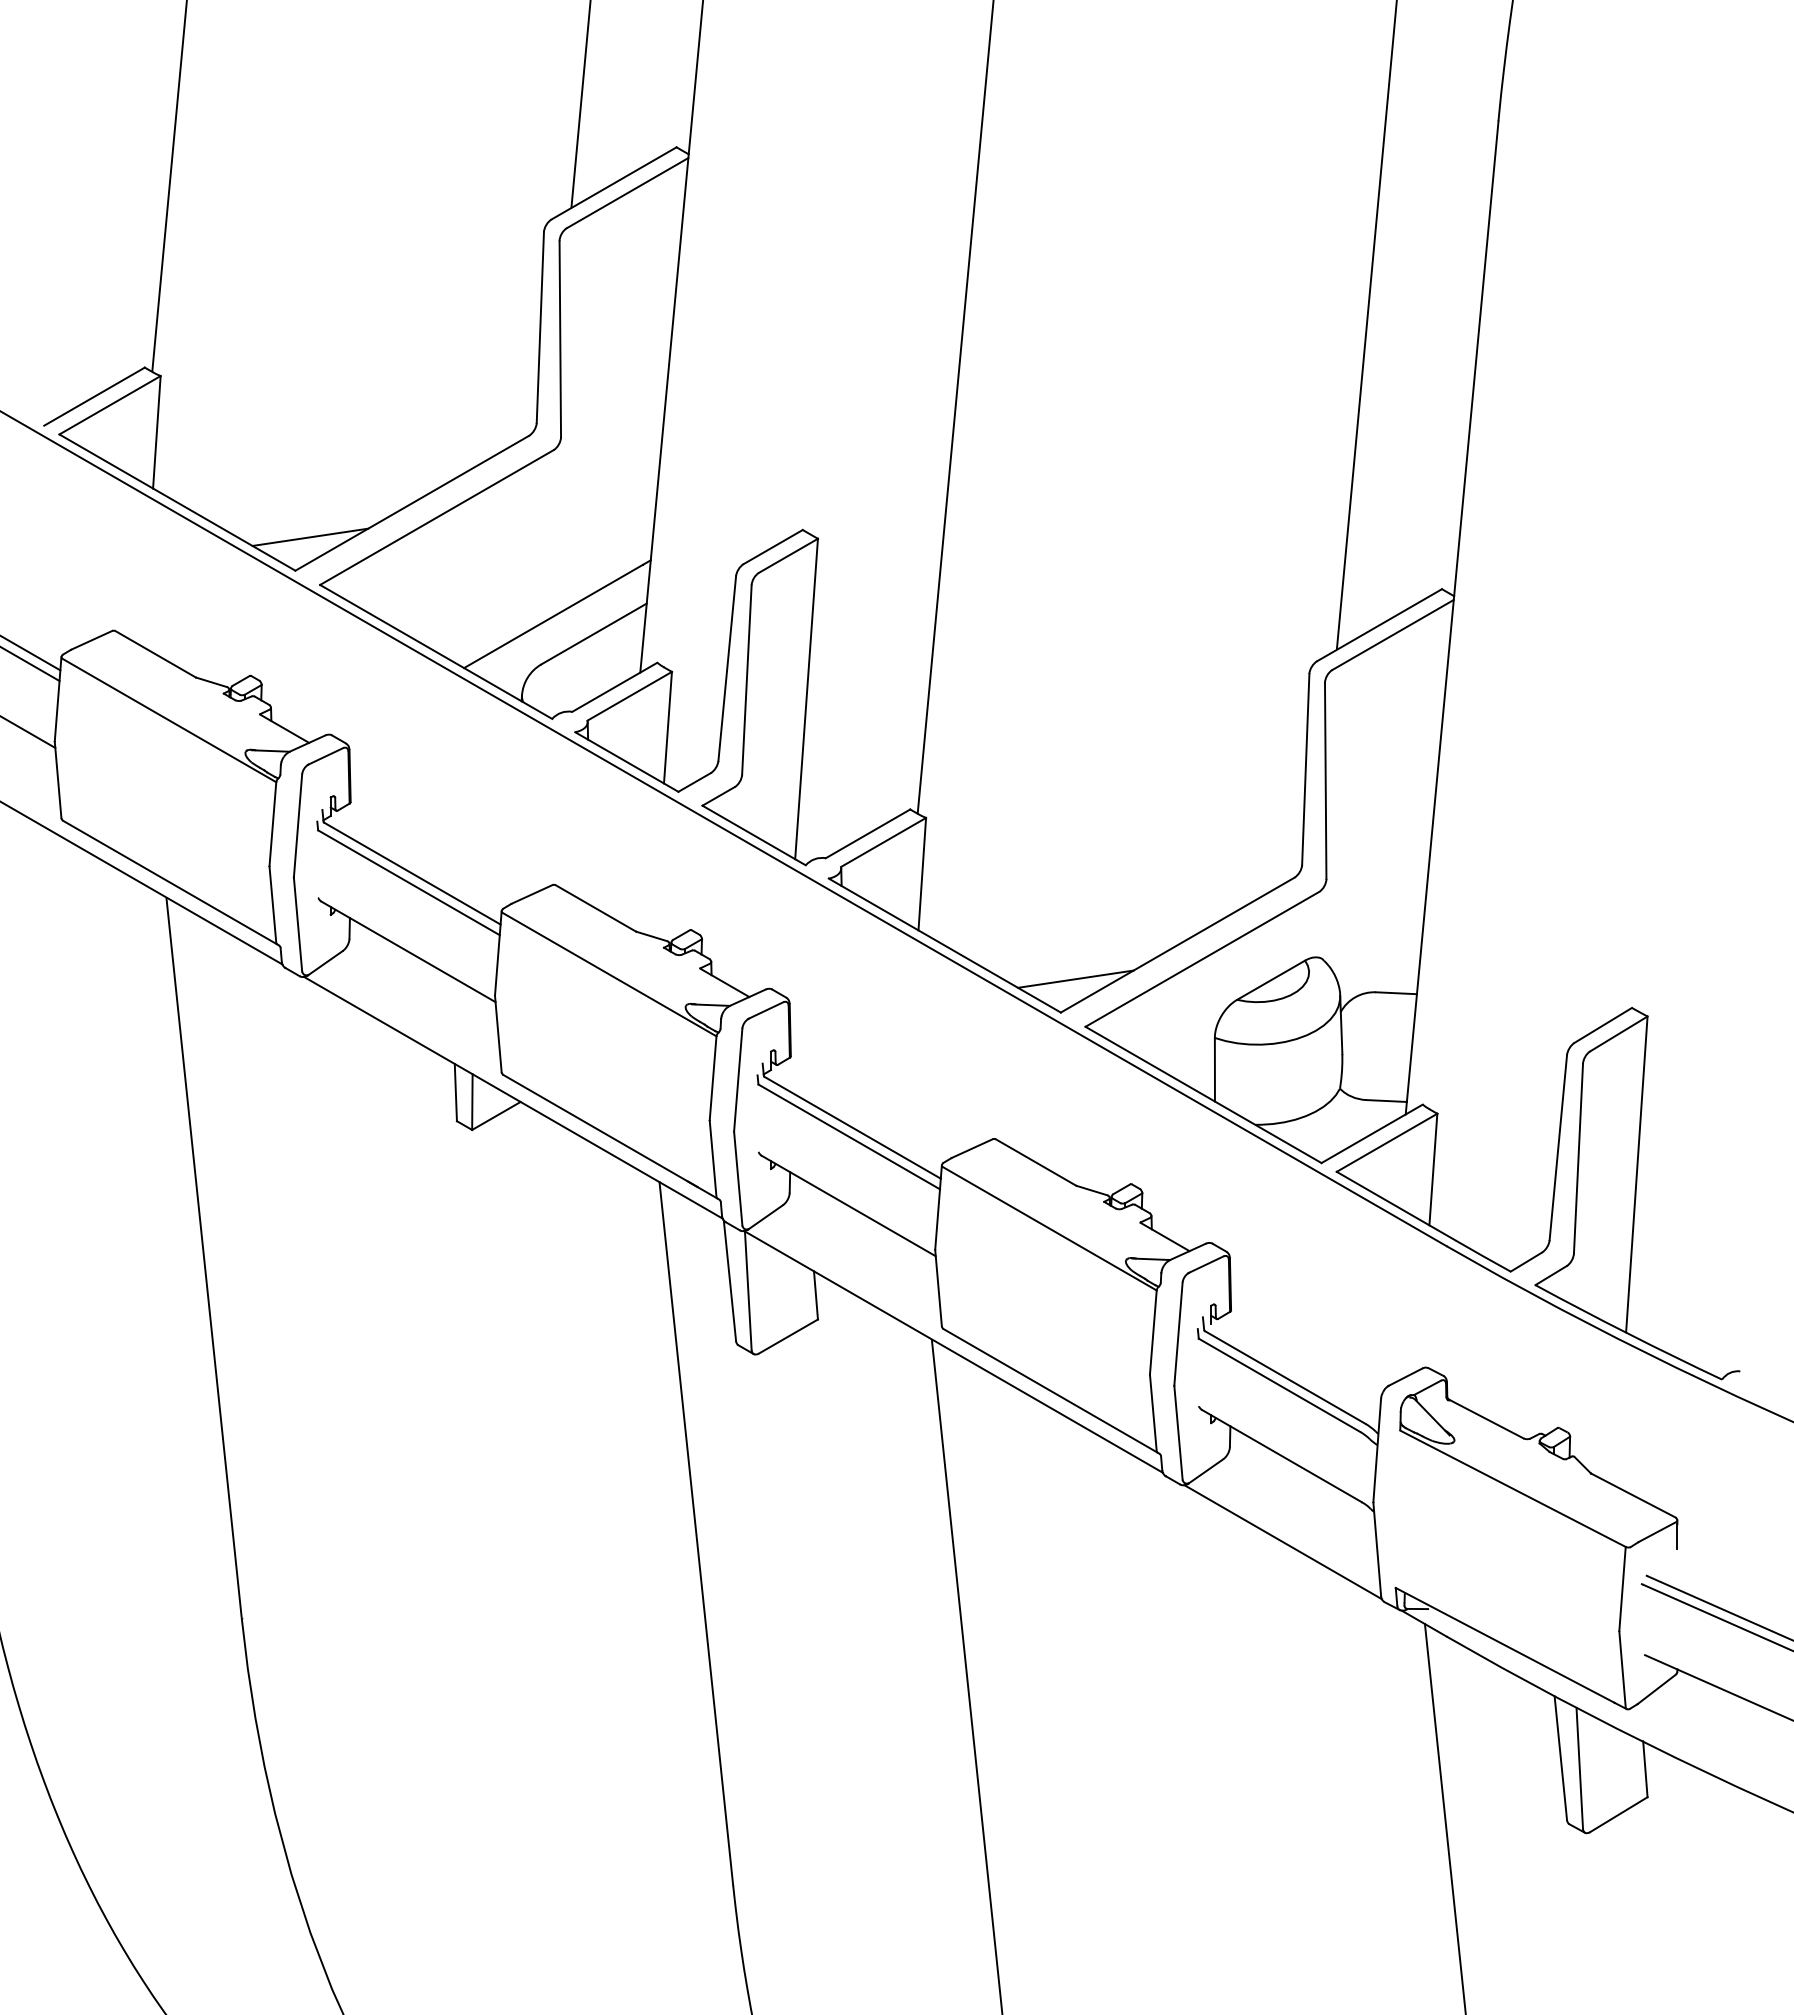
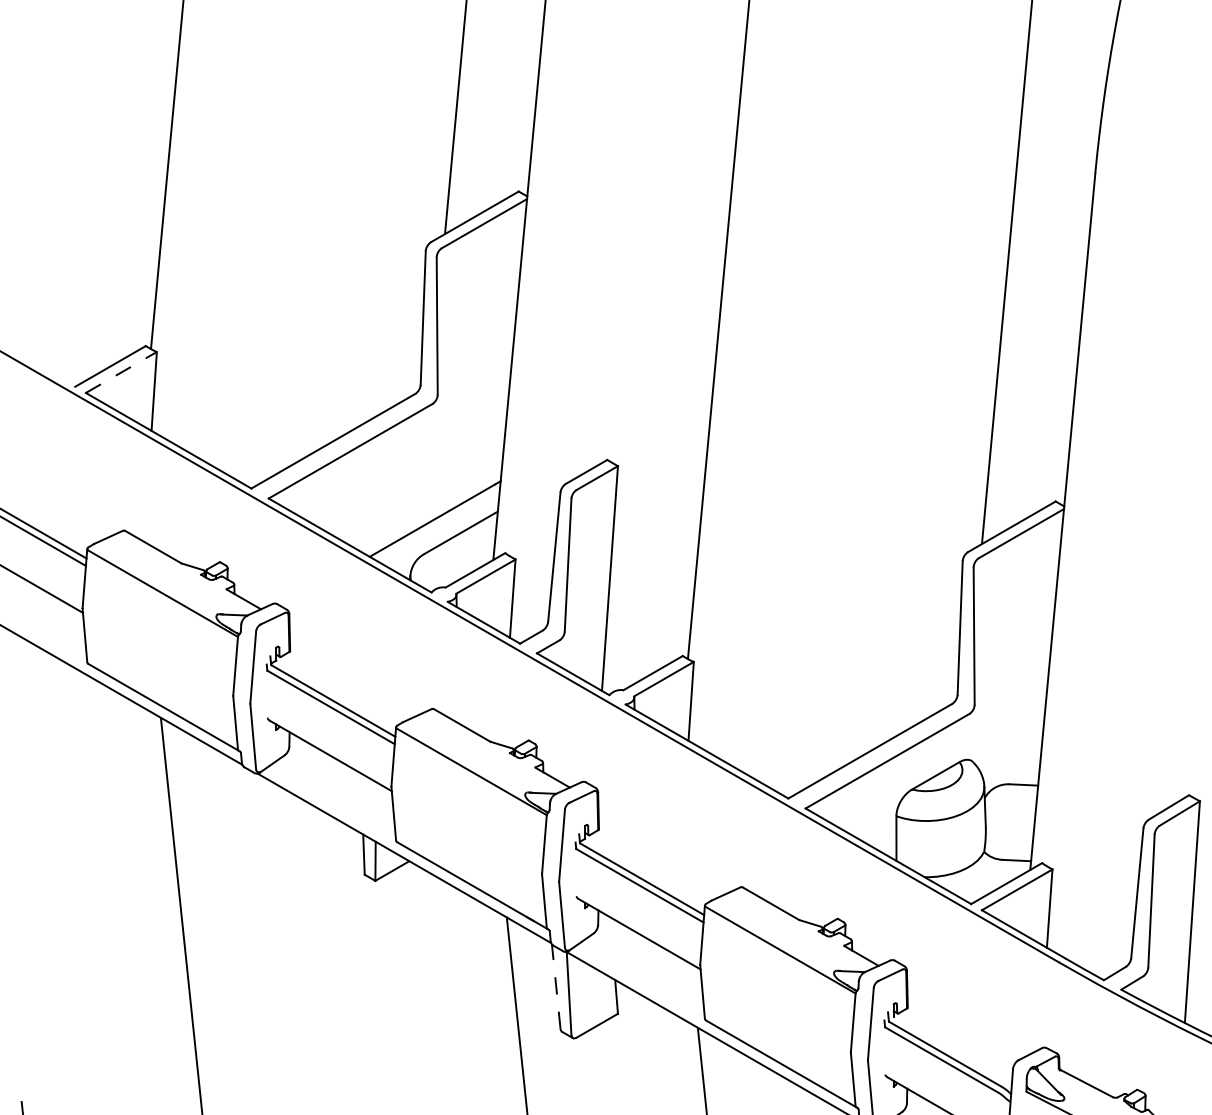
line: (110, 405) -> (121, 372), solid -> dashed
line: (310, 536) -> (261, 464), removed
line: (1075, 978) -> (798, 774), removed
line: (729, 1280) -> (555, 986), solid -> dashed

